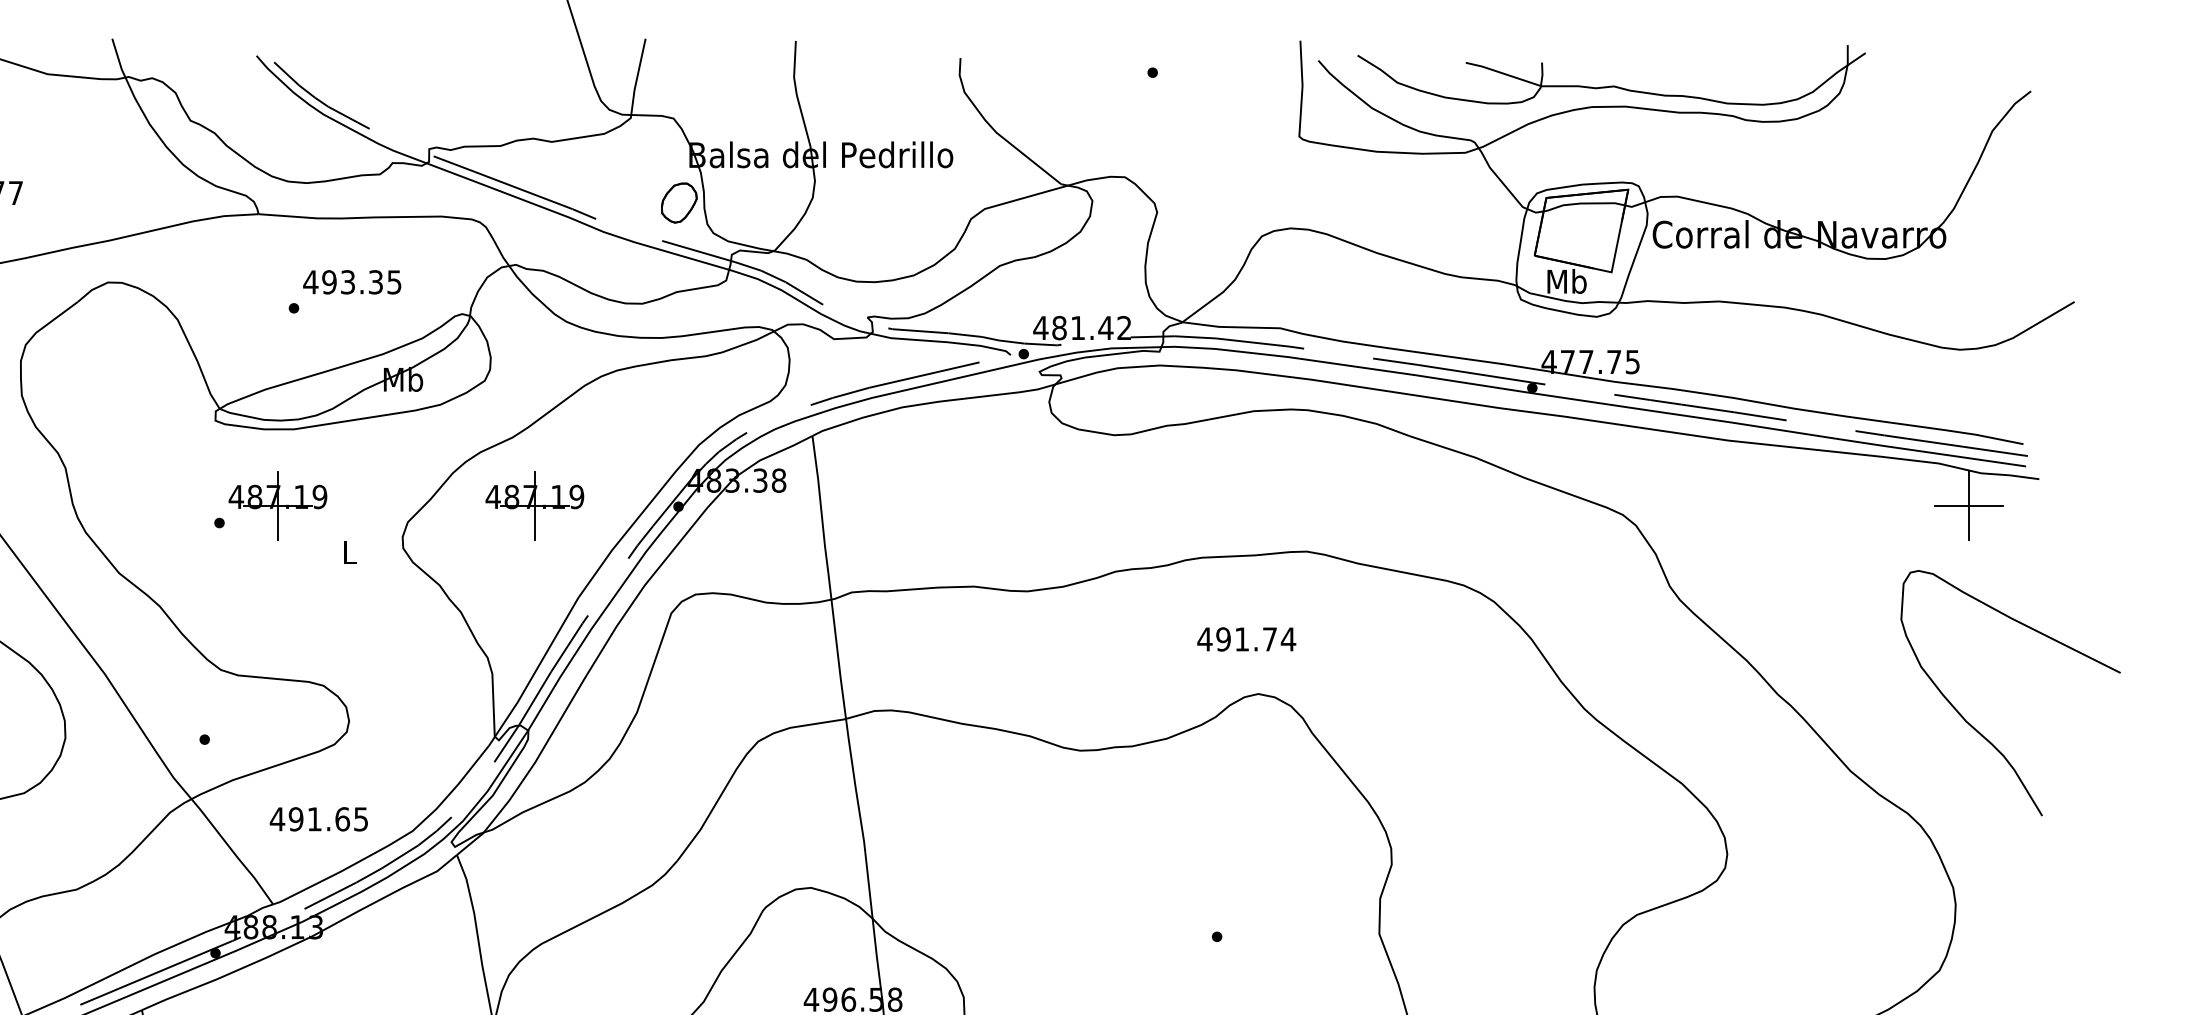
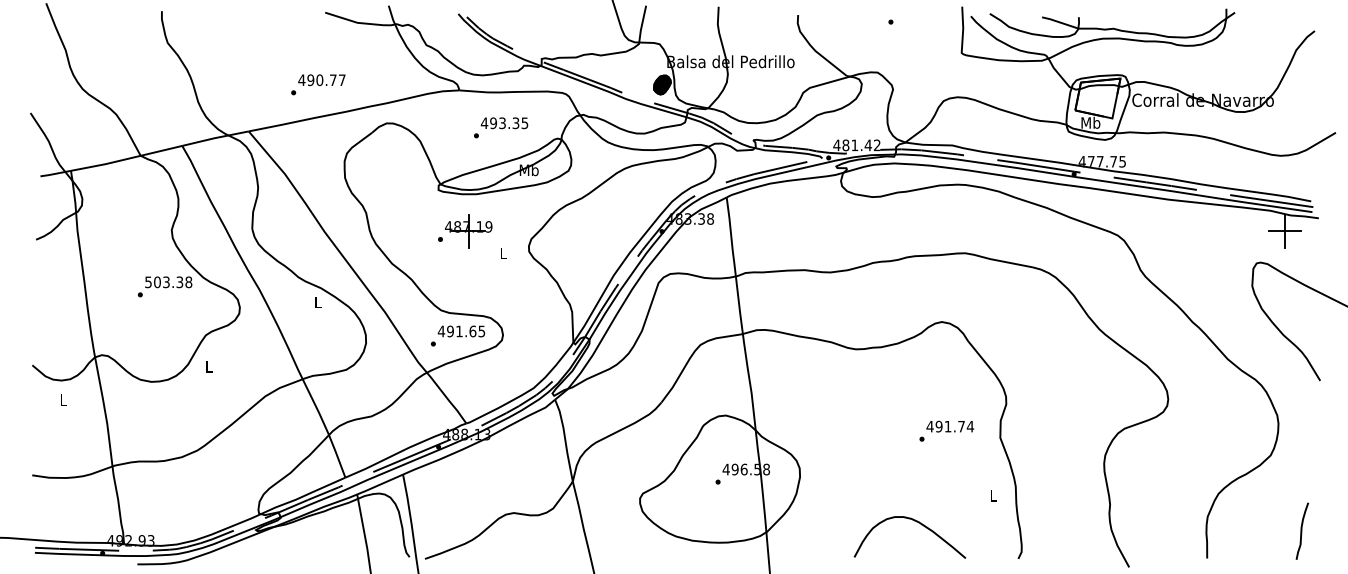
fill: (679, 201) -> (662, 84), added
part: (534, 506) -> (592, 231), removed
text: (1247, 639) -> (950, 426), moved
text: (318, 819) -> (461, 331), moved

